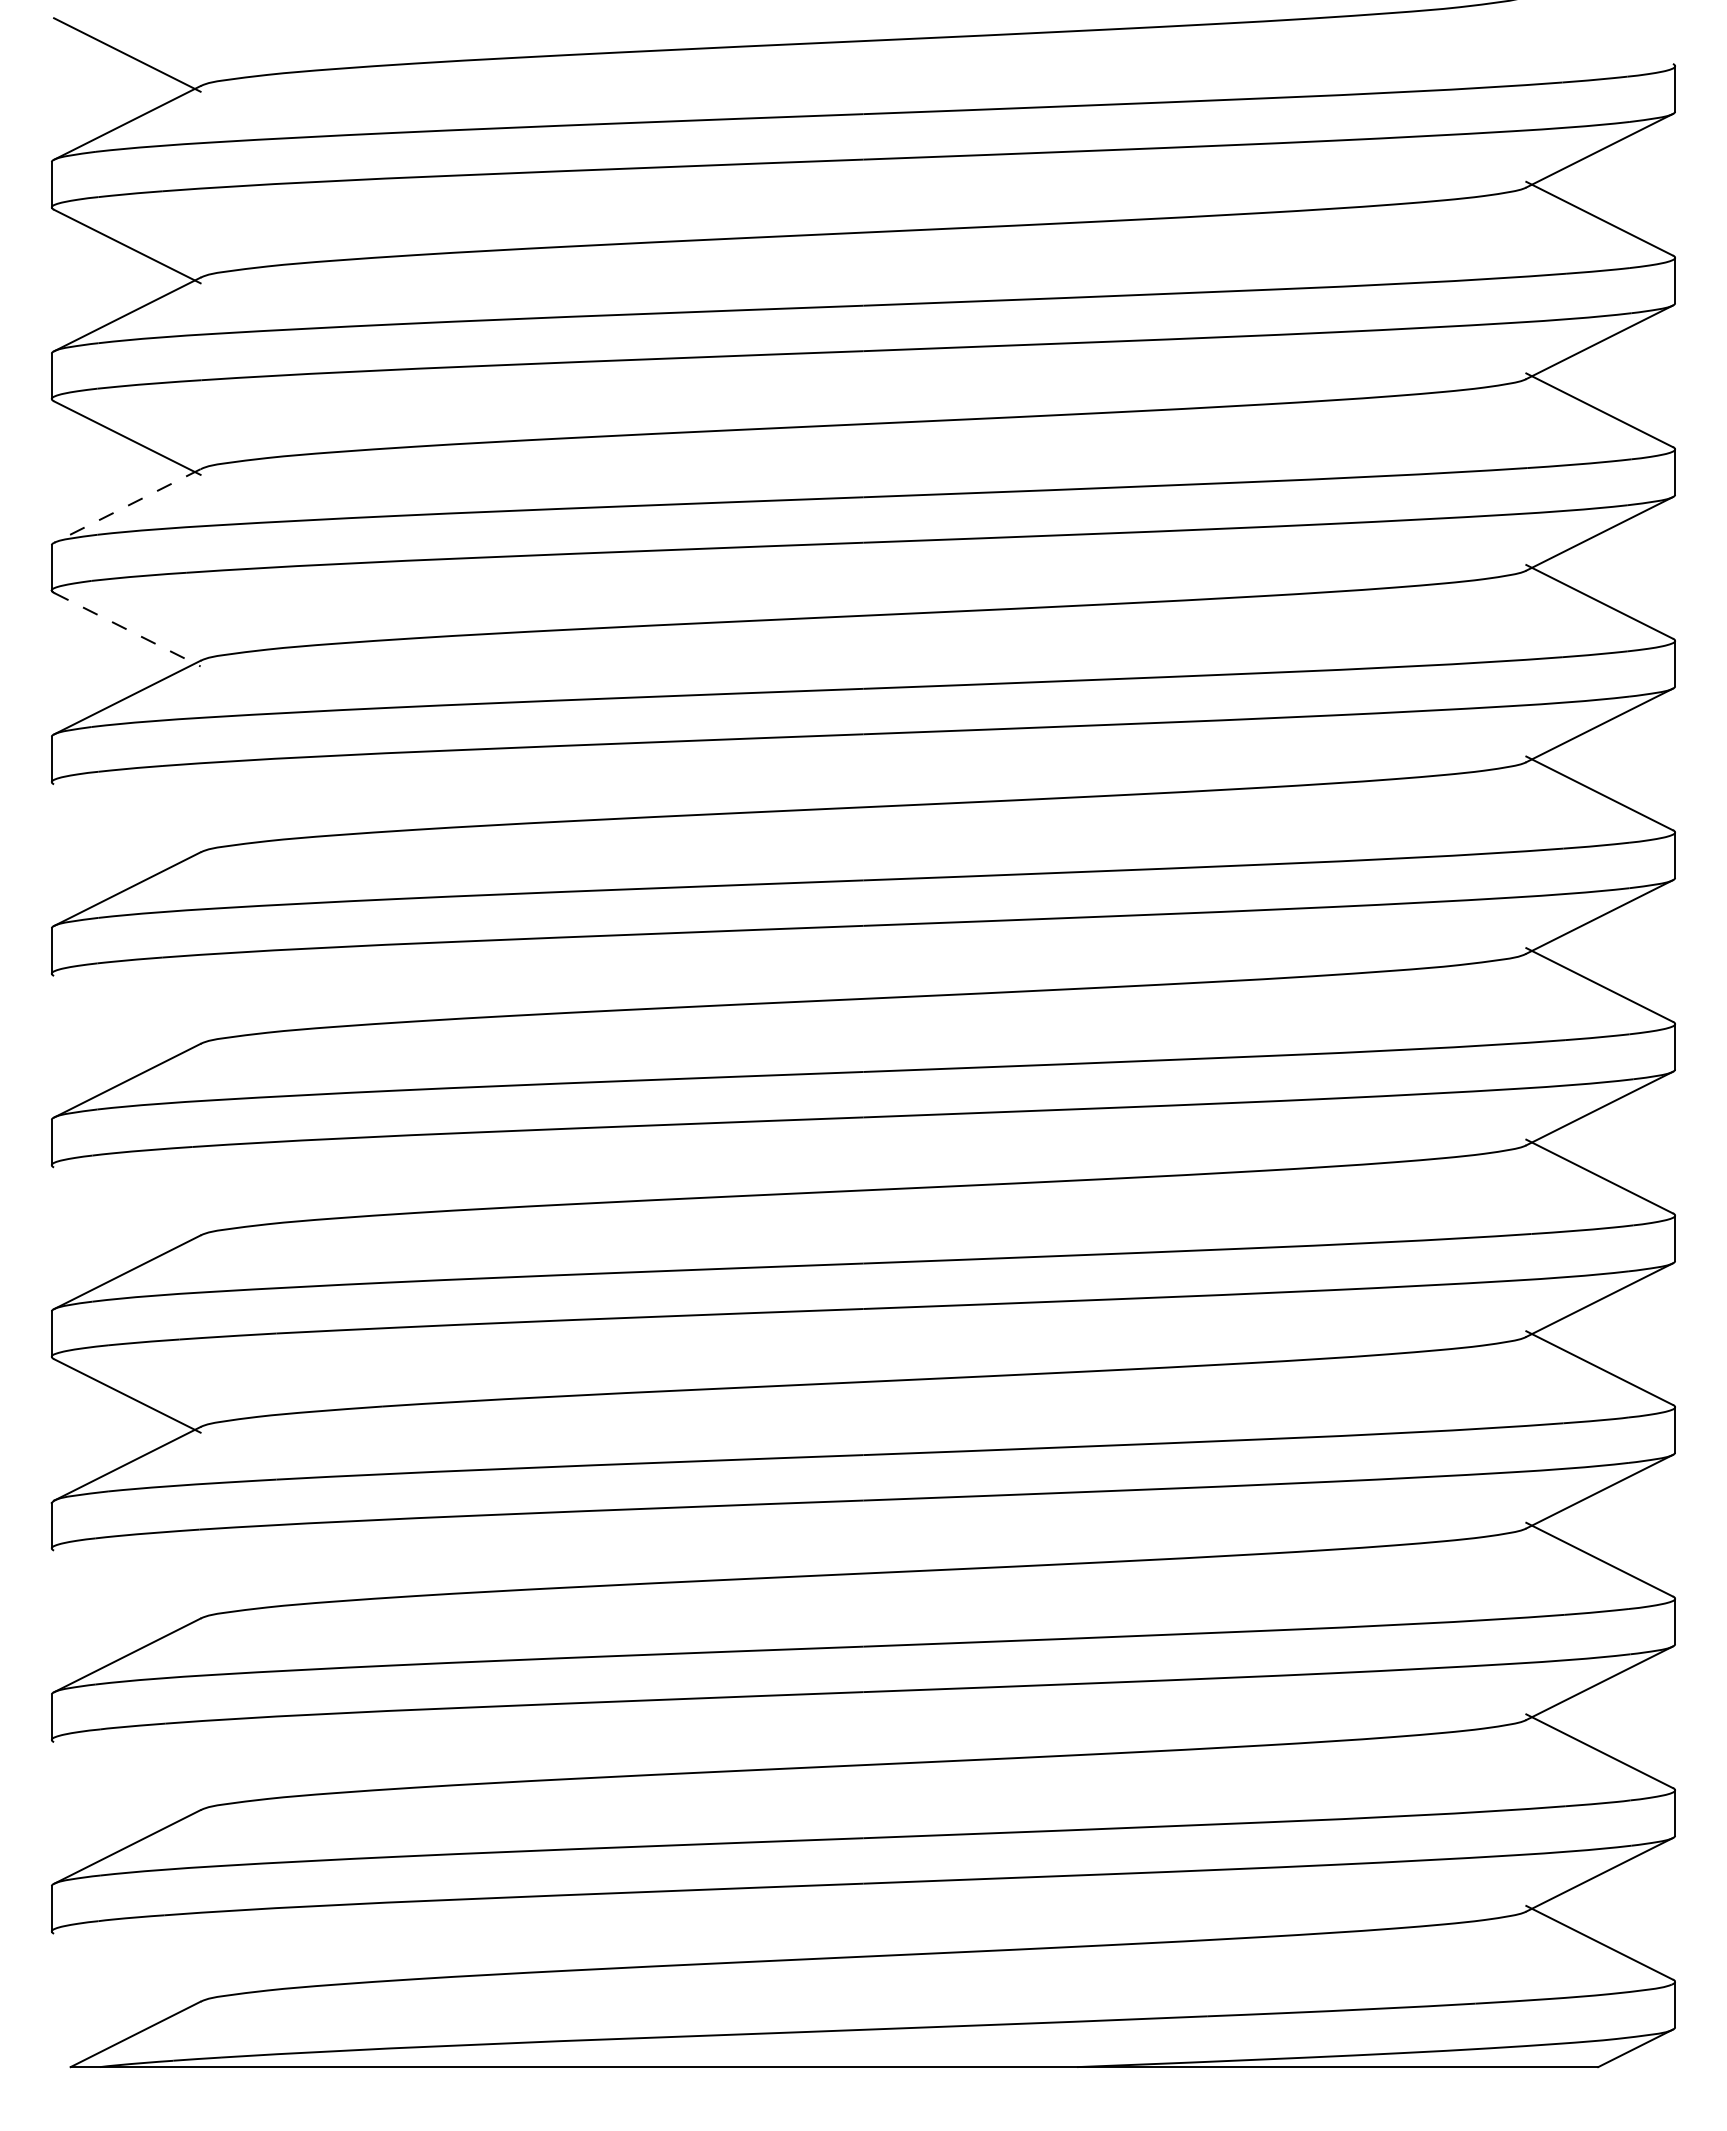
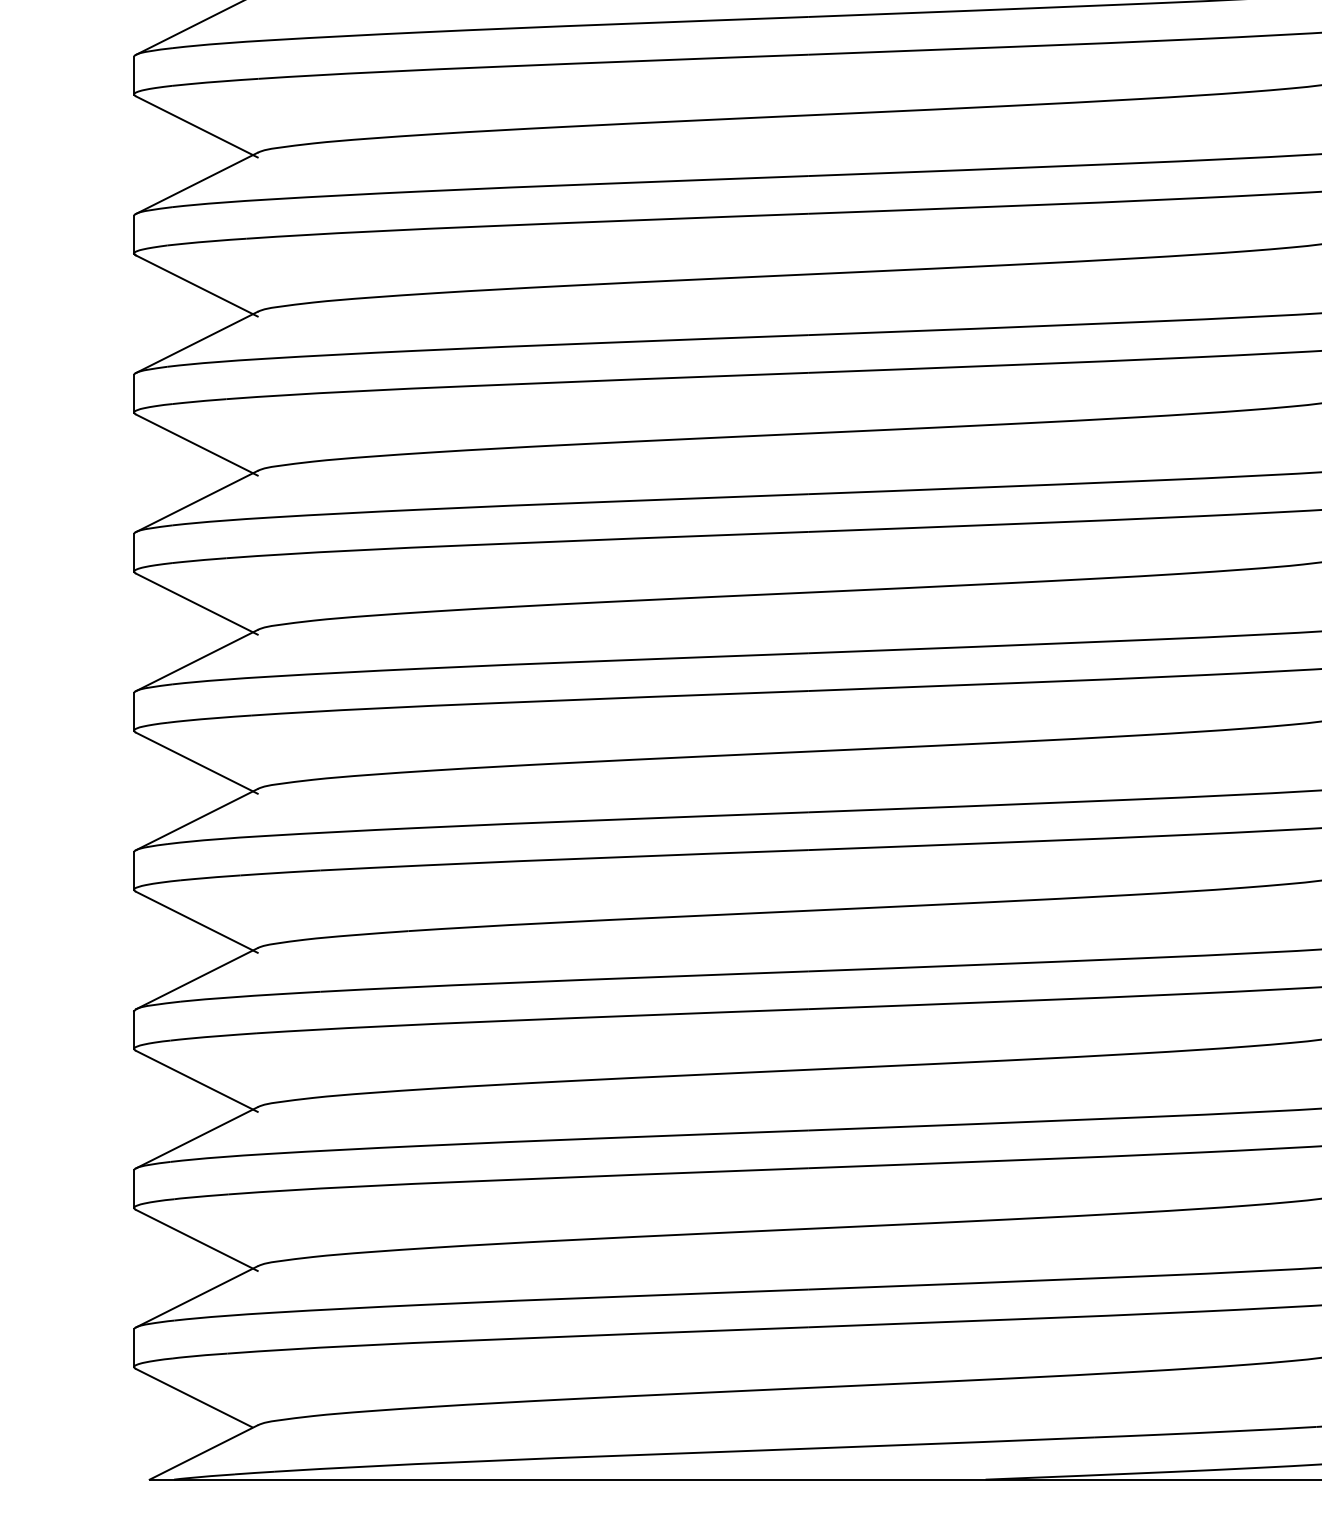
line: (126, 506) -> (196, 183), dashed -> solid
line: (127, 629) -> (197, 285), dashed -> solid
line: (127, 821) -> (197, 445), added
line: (127, 1012) -> (197, 603), added
line: (127, 1204) -> (197, 763), added
line: (127, 1587) -> (197, 1081), added
line: (127, 1778) -> (197, 1239), added
line: (123, 1968) -> (193, 1397), added

